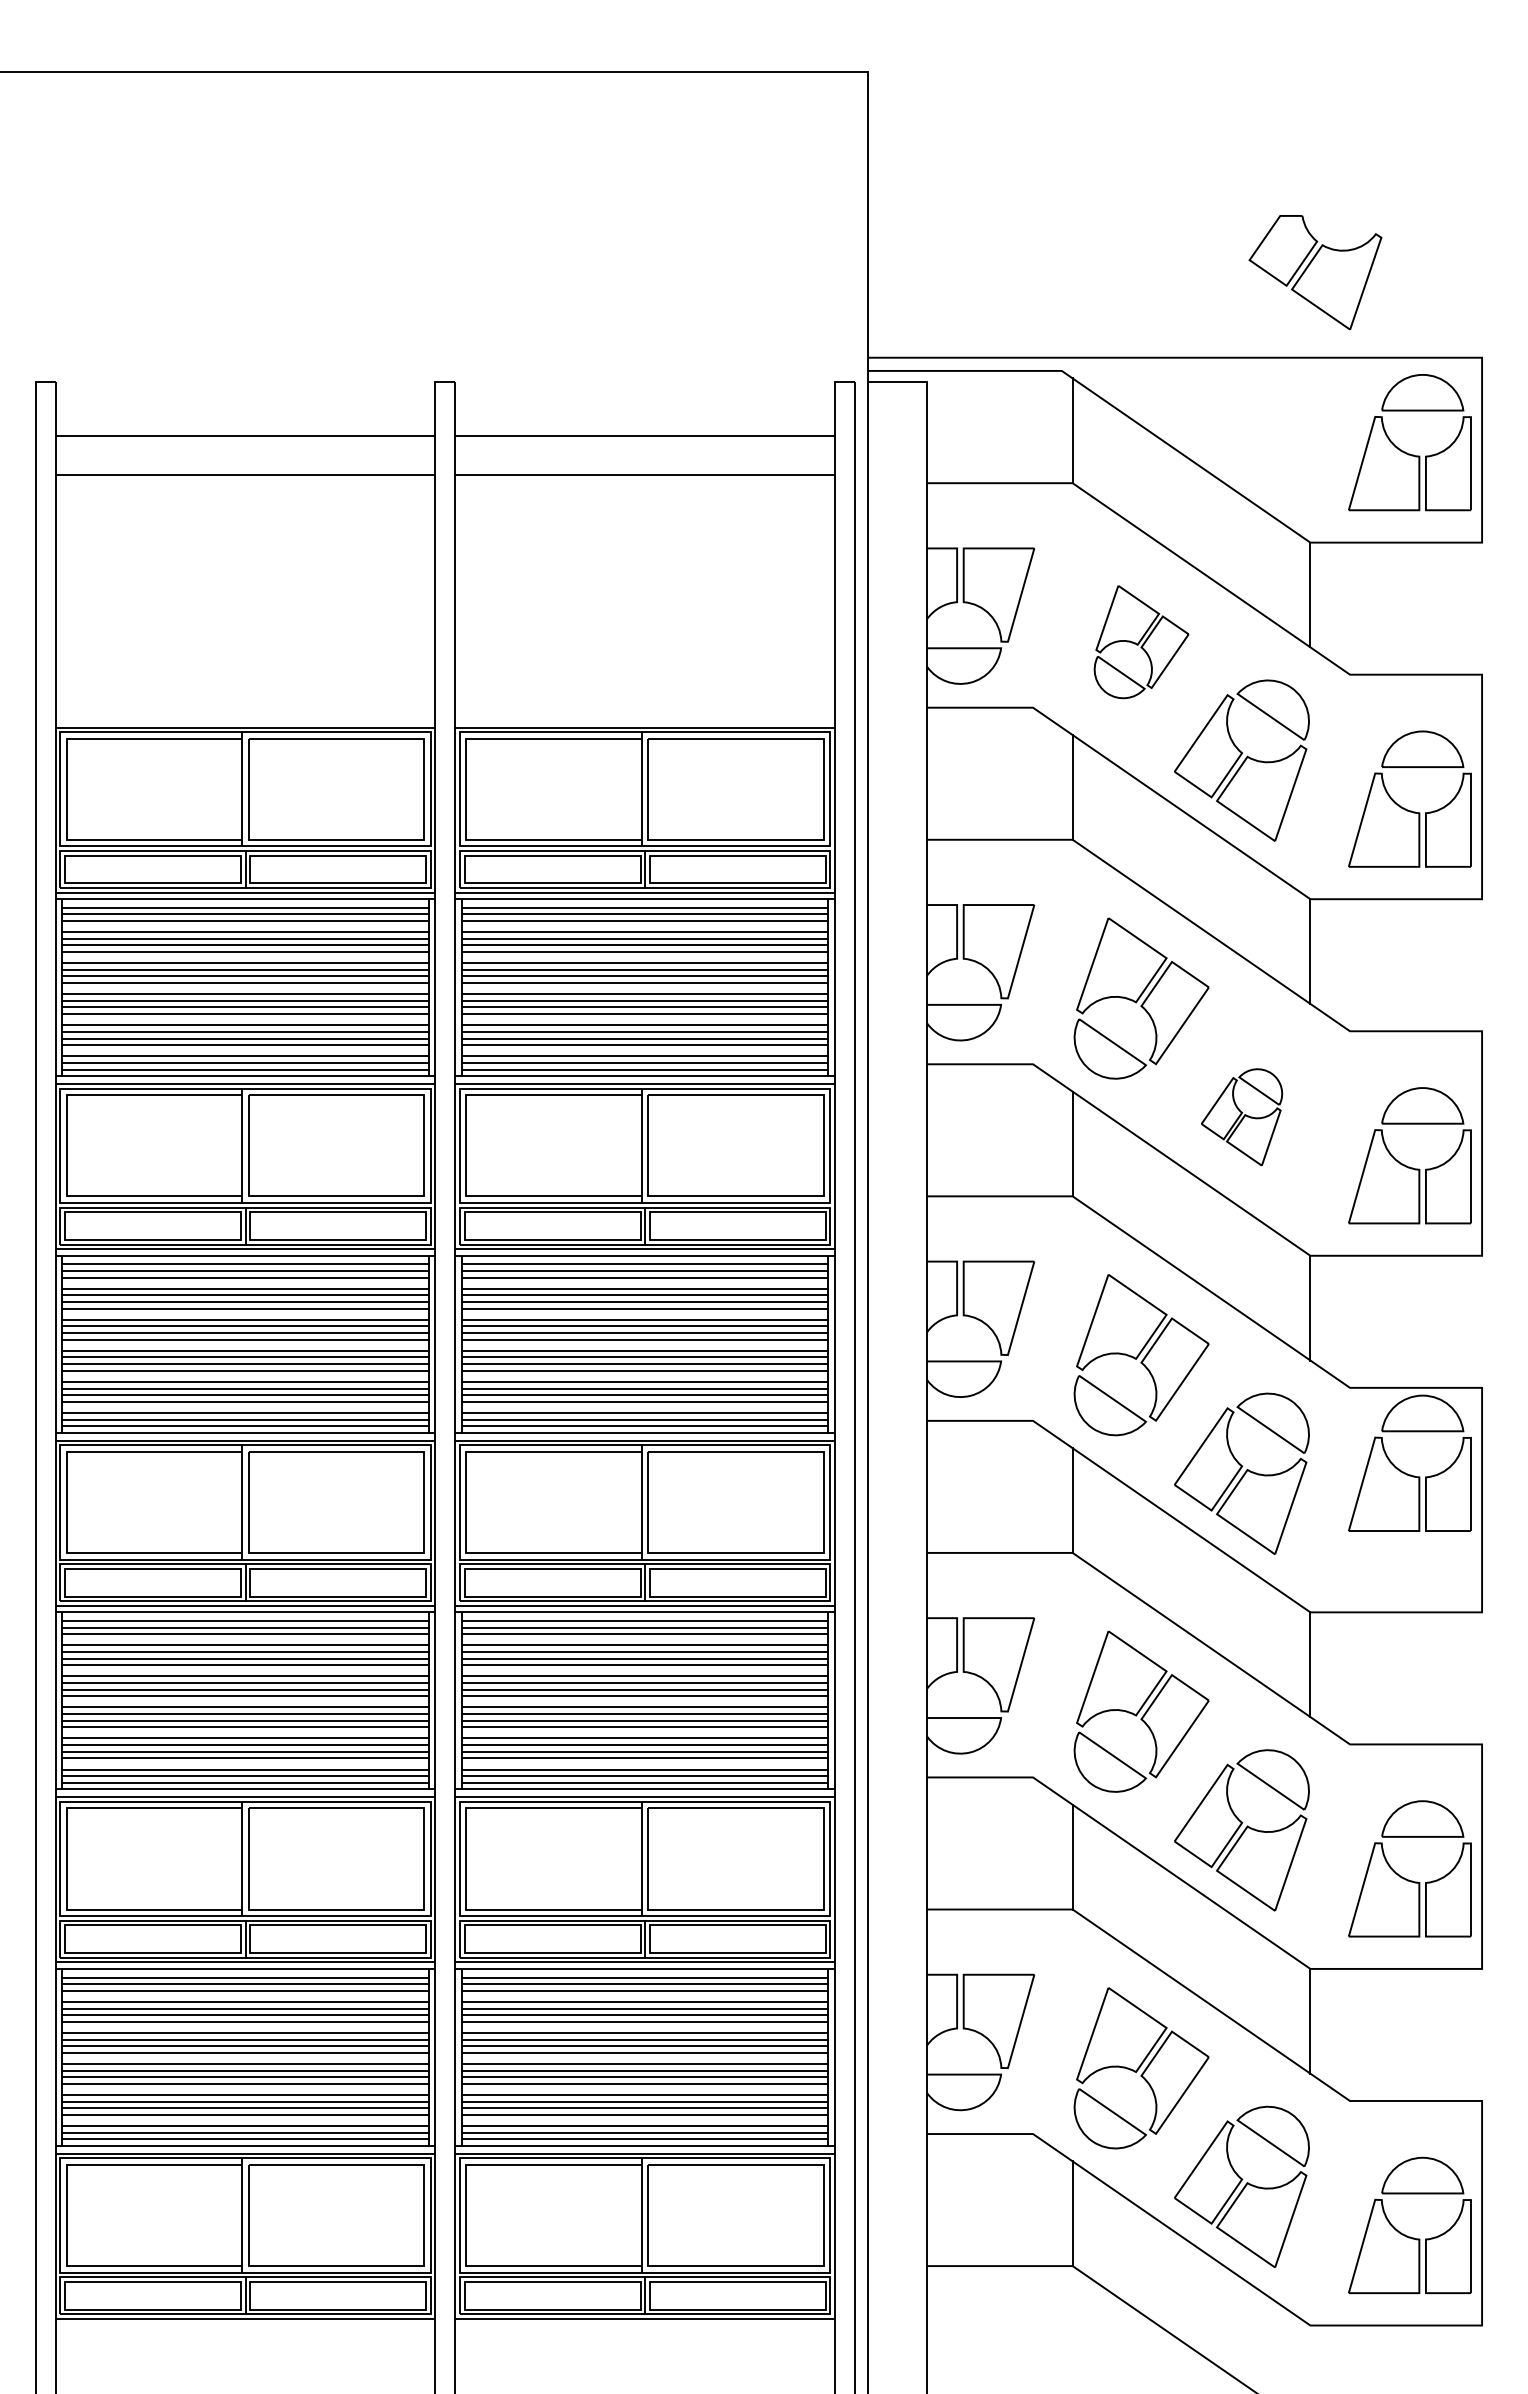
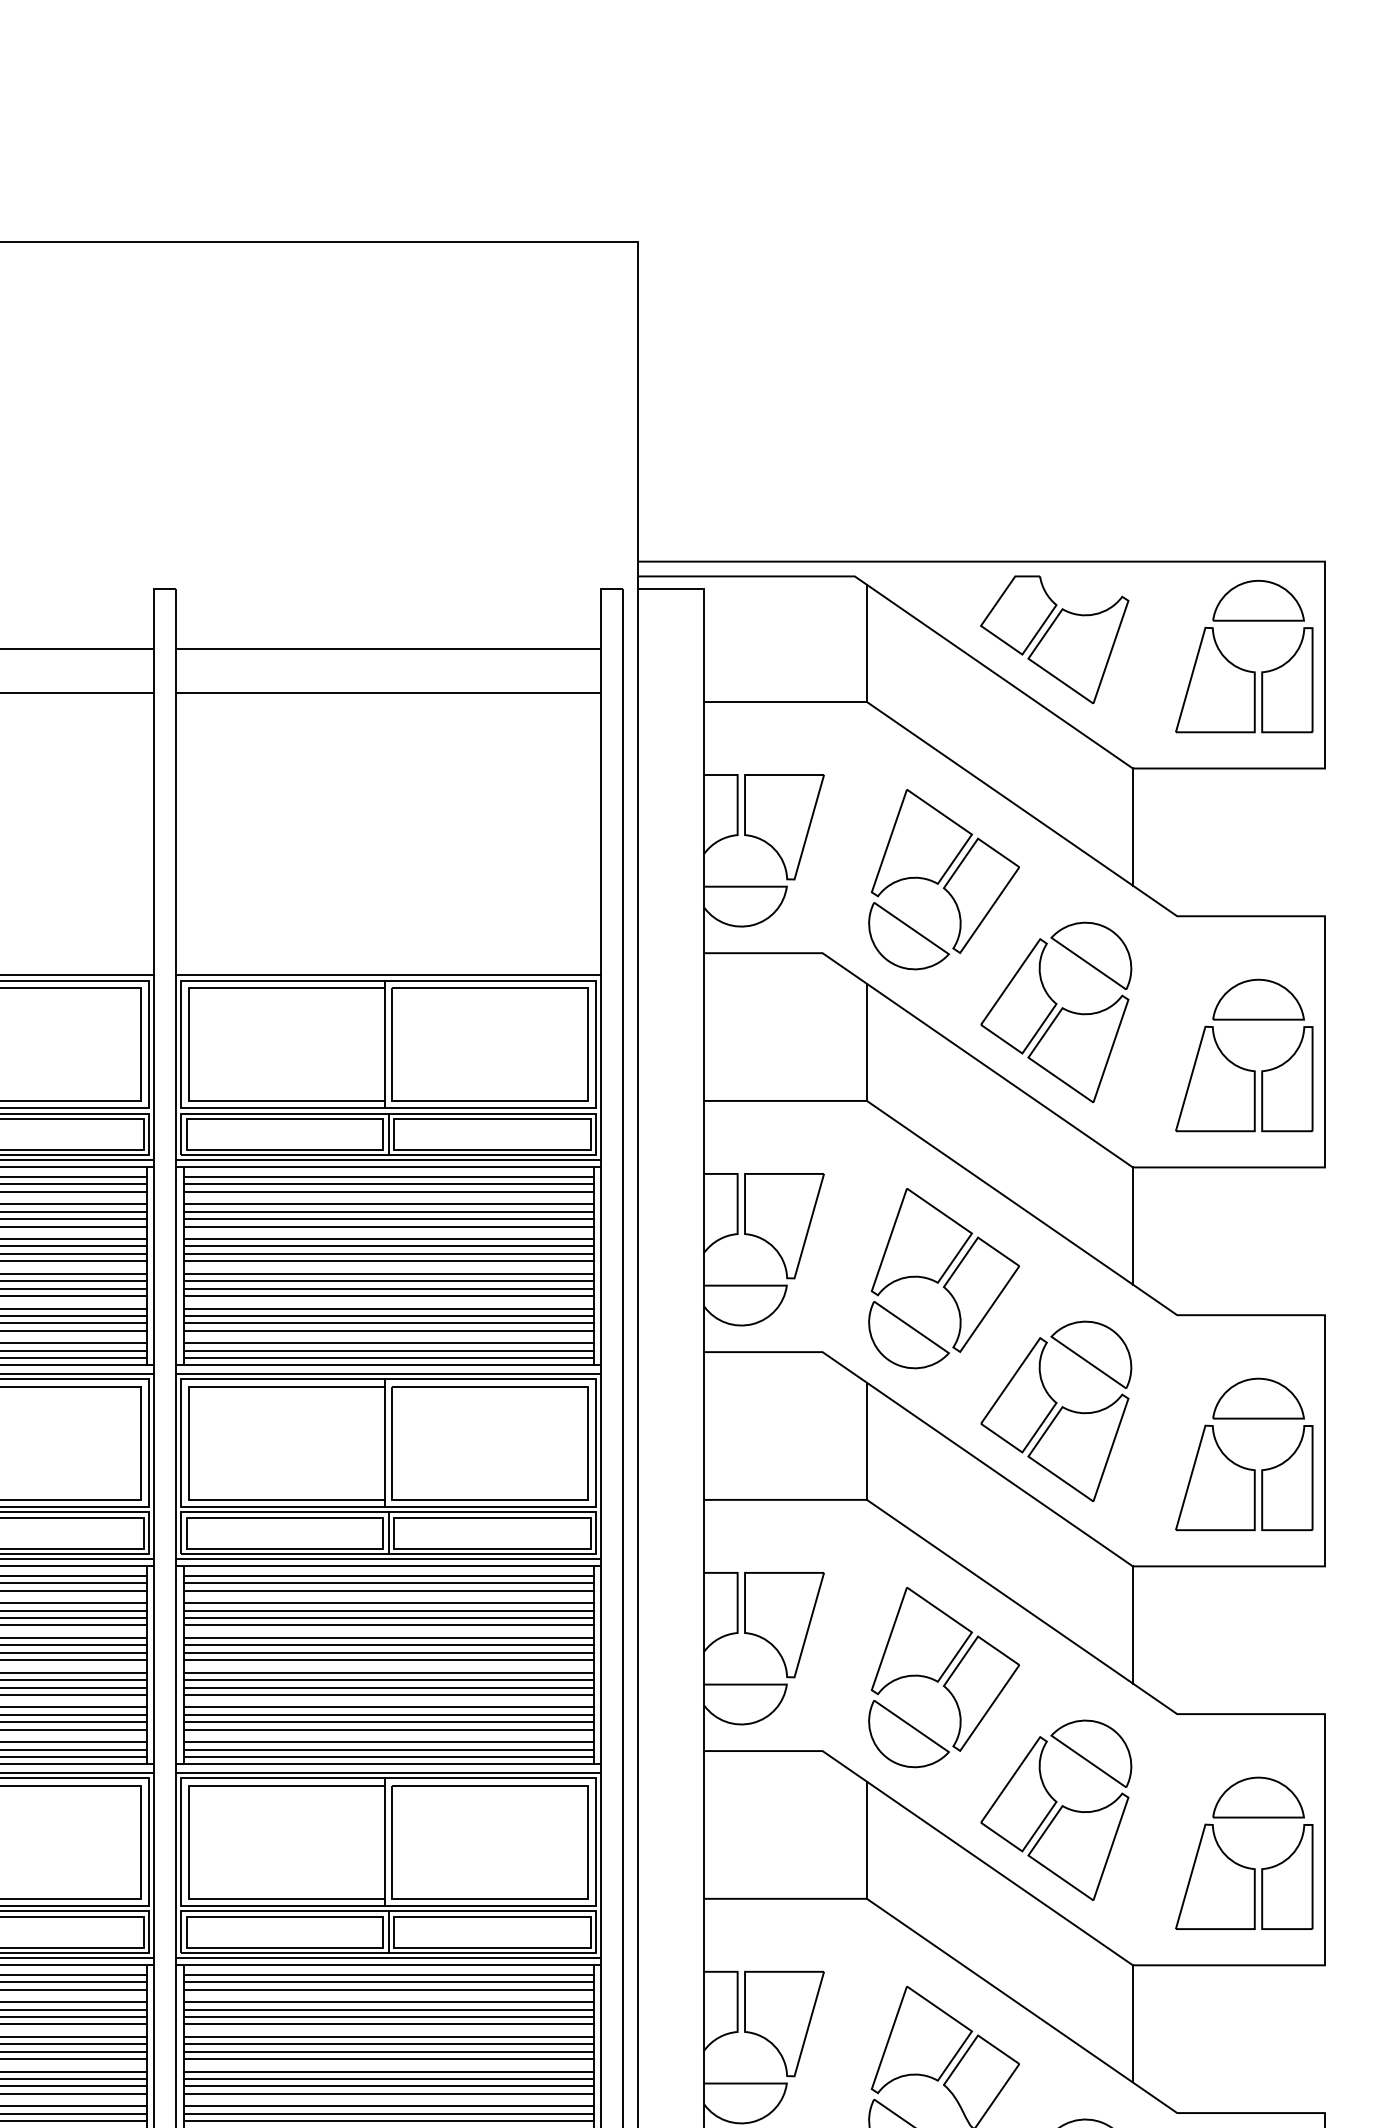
part: (1315, 272) -> (1054, 639), moved
part: (1141, 642) -> (943, 880), size x1.43
part: (1241, 1117) -> (1055, 1411), size x1.67
part: (1405, 1472) -> (1239, 1863), moved

